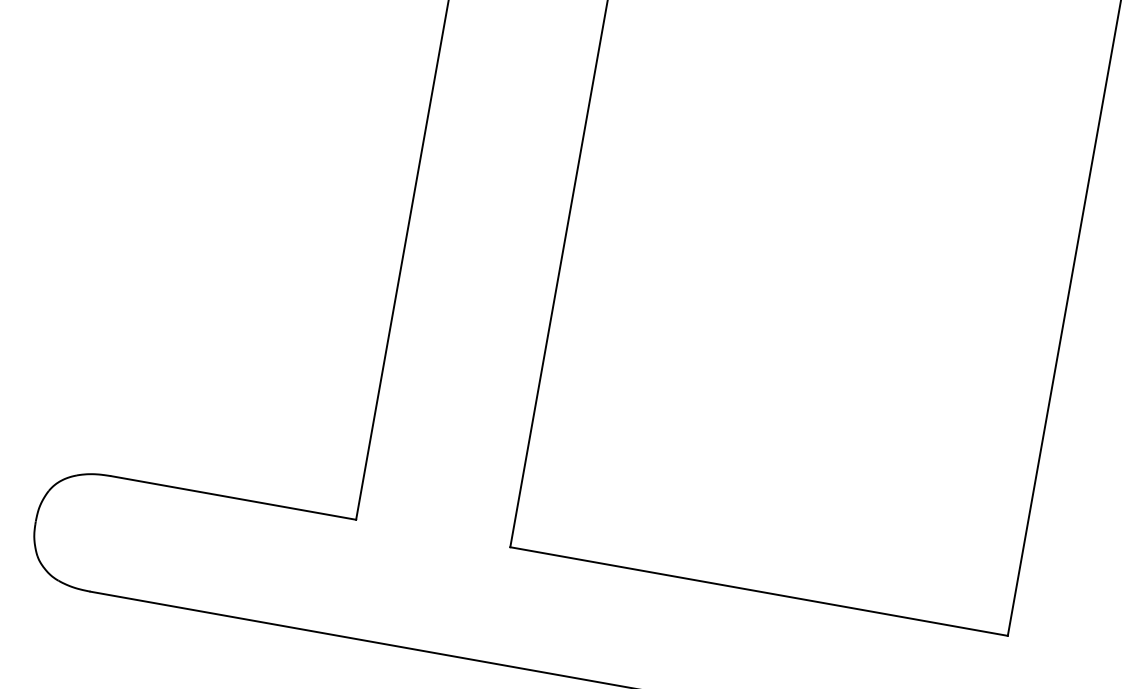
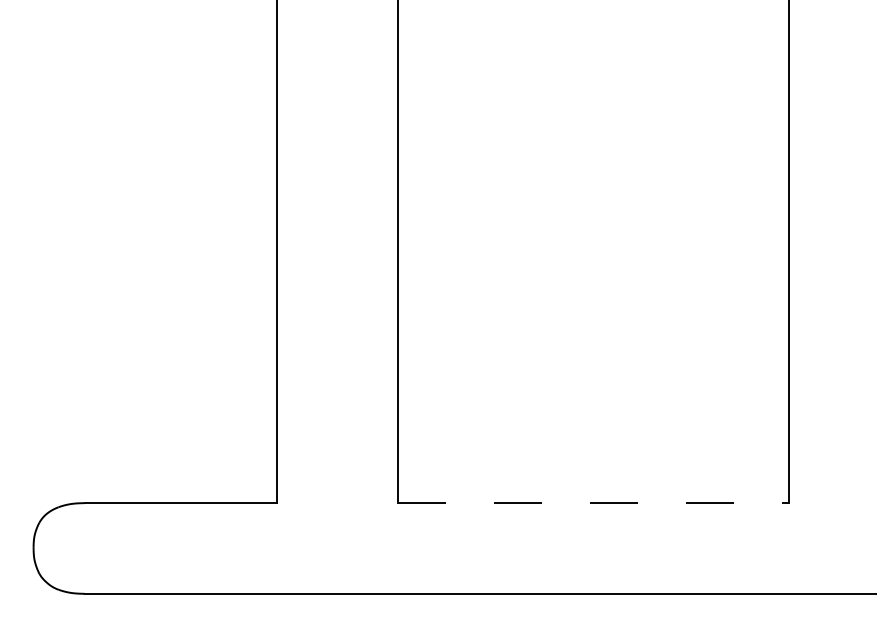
line: (759, 592) -> (593, 503), solid -> dashed

